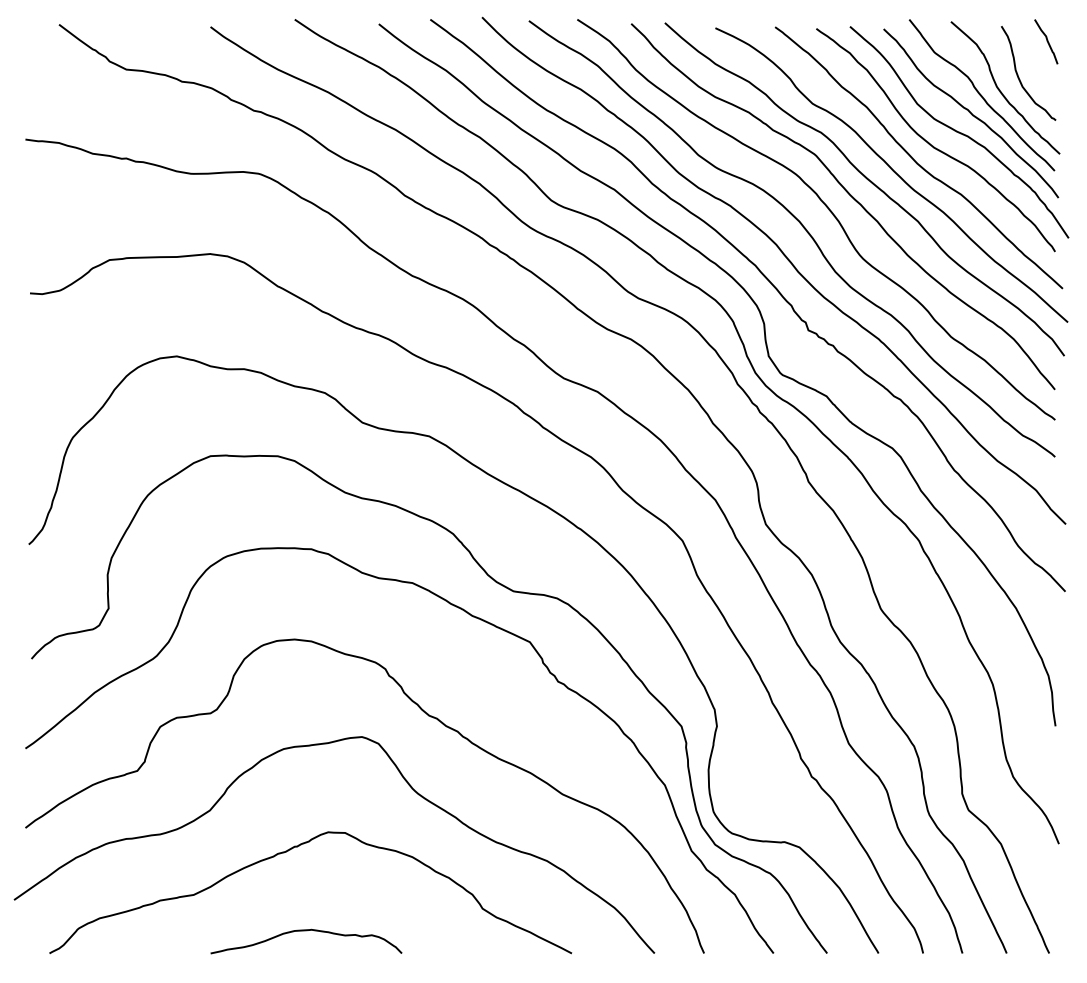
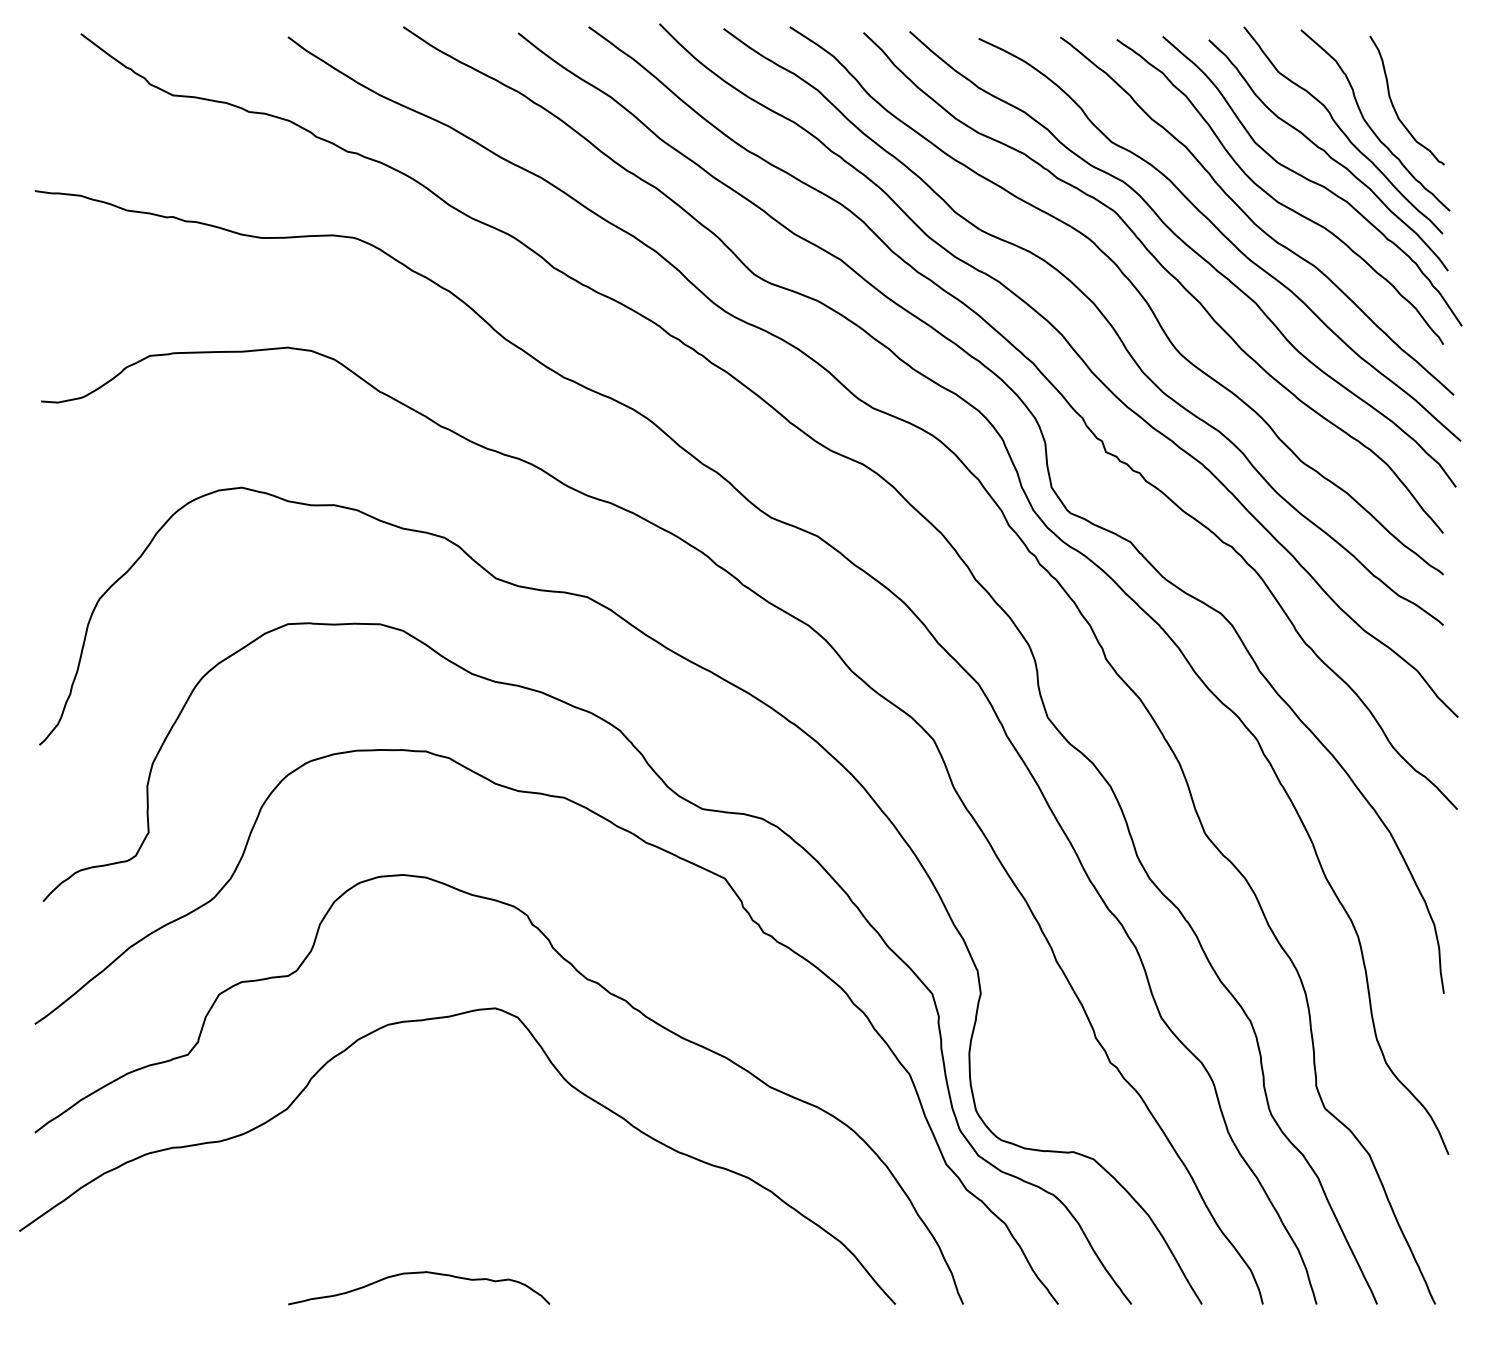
curve: (1046, 41) -> (1431, 56), removed
curve: (290, 850) -> (397, 1163), removed

